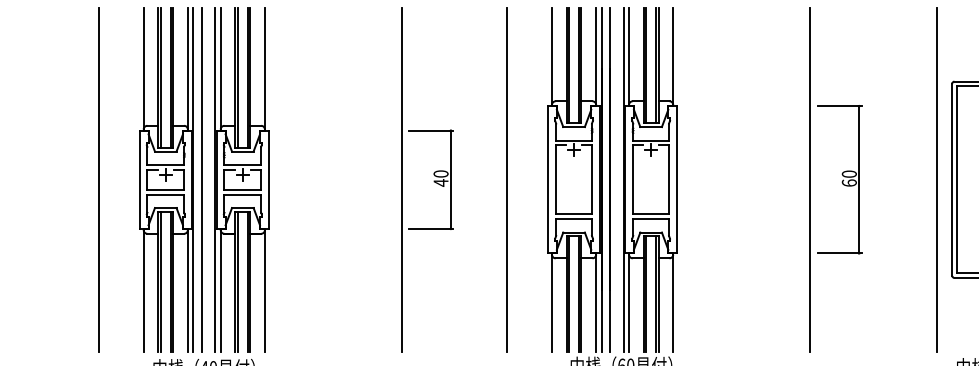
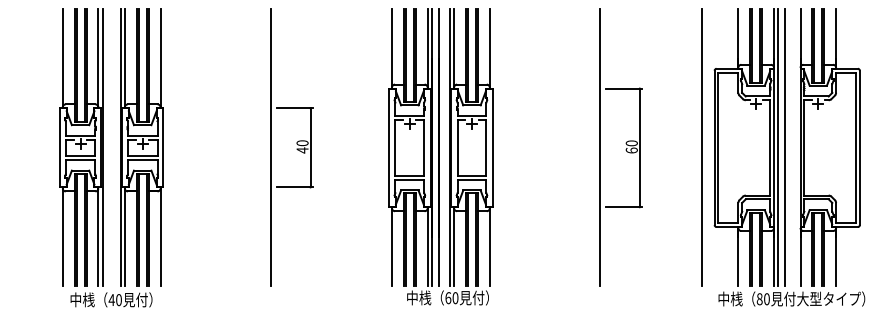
line: (98, 179) -> (26, 147), removed
line: (201, 179) -> (109, 147), removed
line: (507, 179) -> (356, 147), removed

